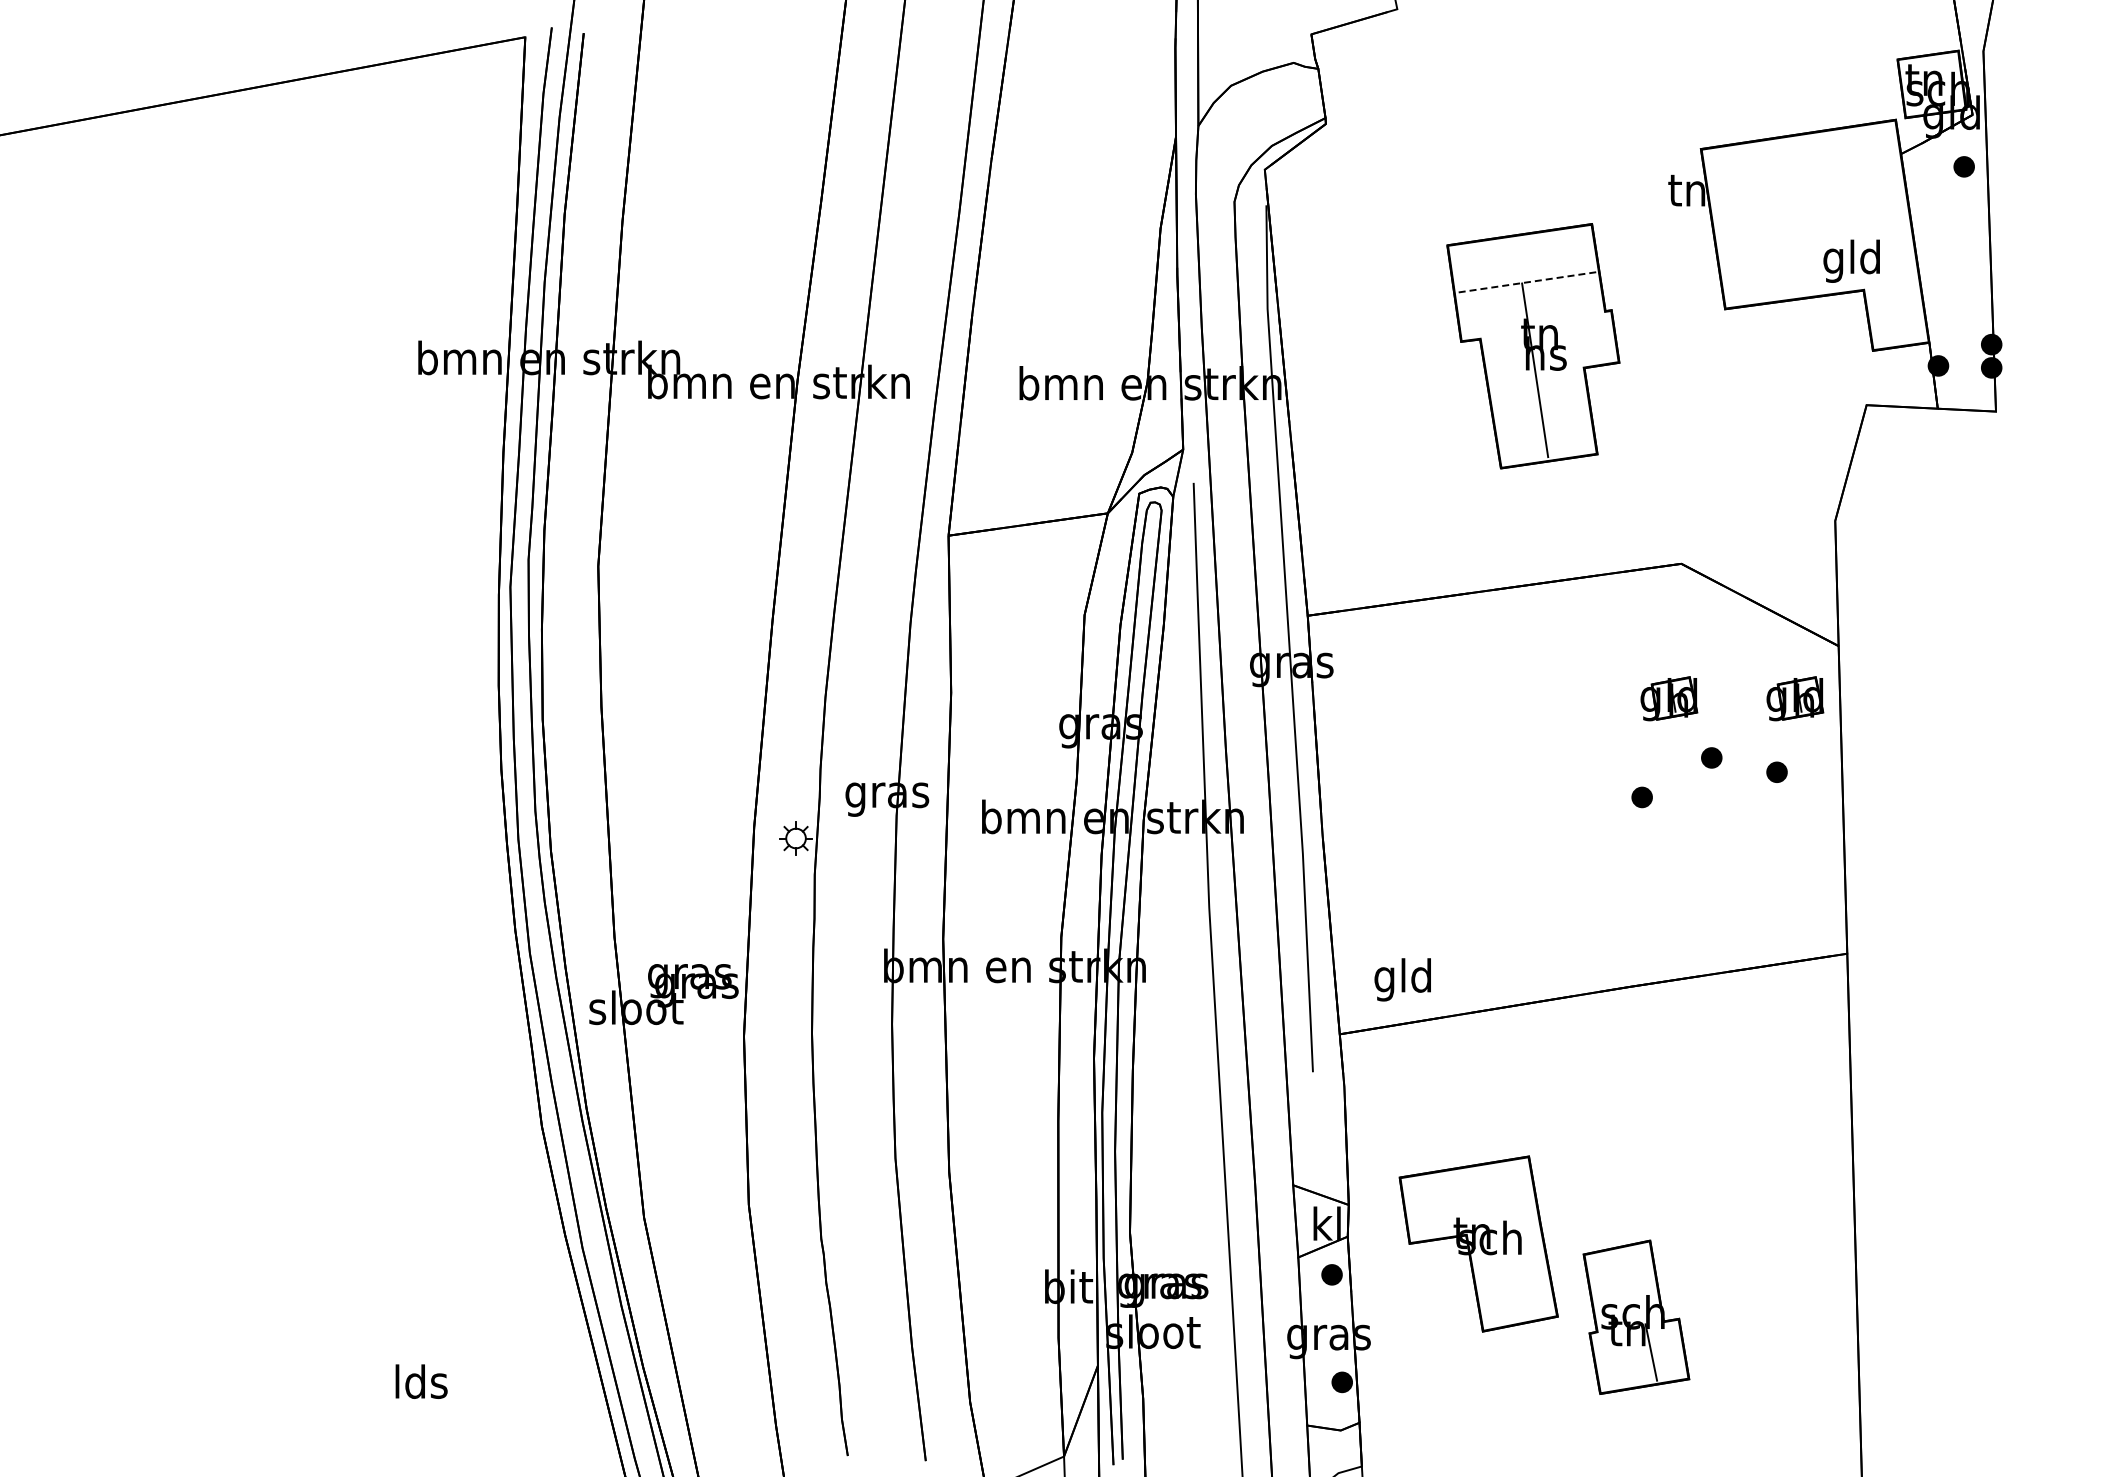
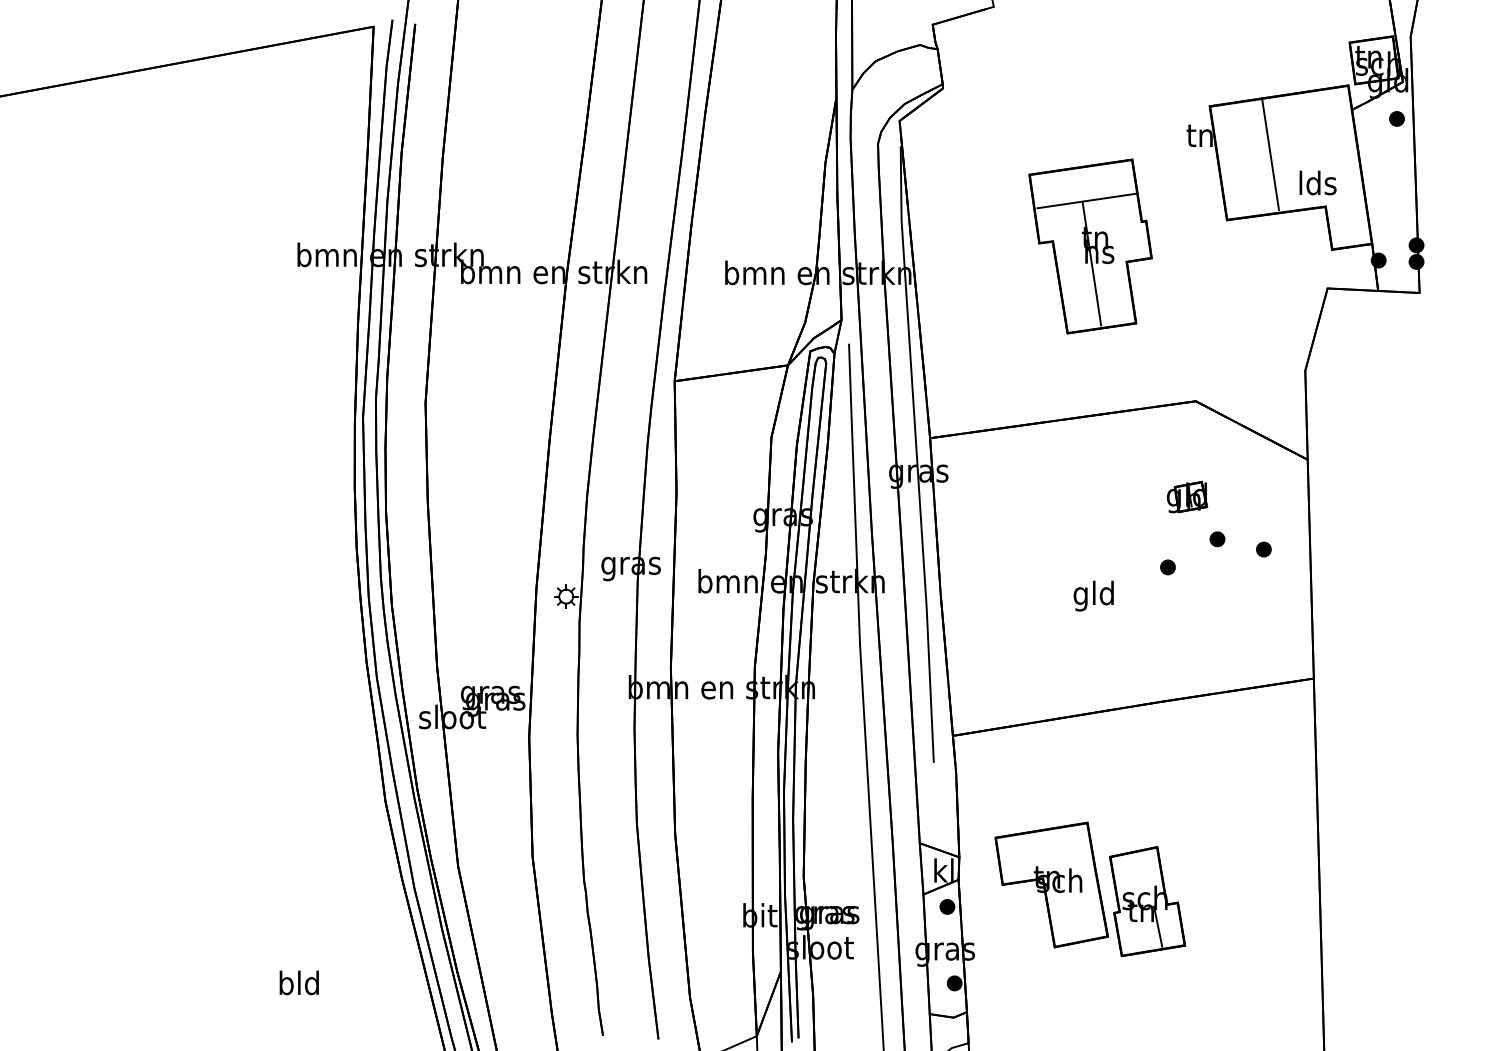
line: (1786, 217) -> (1270, 154), added
text: (1851, 260) -> (1316, 185), gld -> lds
line: (1527, 282) -> (1086, 201), dashed -> solid
part: (1795, 698) -> (1277, 497), removed
text: (1402, 979) -> (1093, 595), moved
part: (1636, 1316) -> (1147, 901), moved
text: (420, 1381) -> (299, 982), lds -> bld

